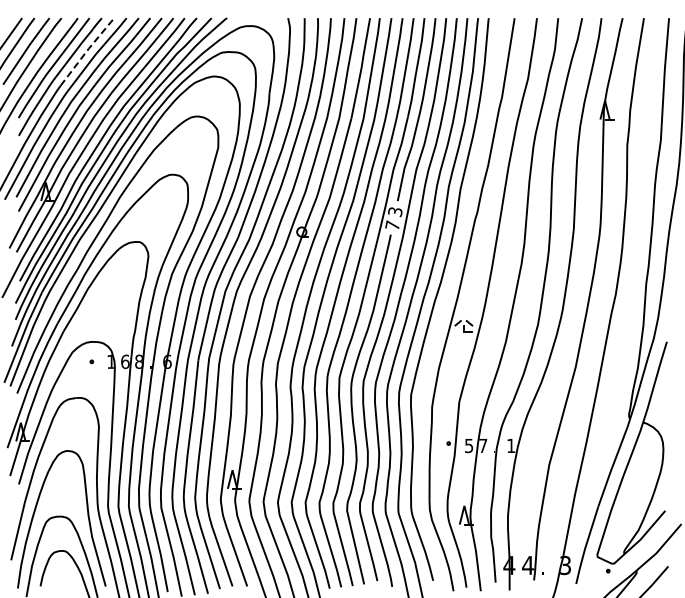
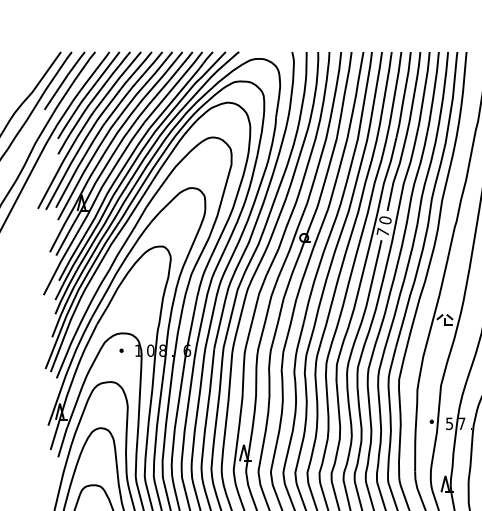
line: (87, 50) -> (117, 80), dashed -> solid
text: (395, 212) -> (385, 220), 3 -> 0
text: (125, 361) -> (150, 350), 6 -> 0

